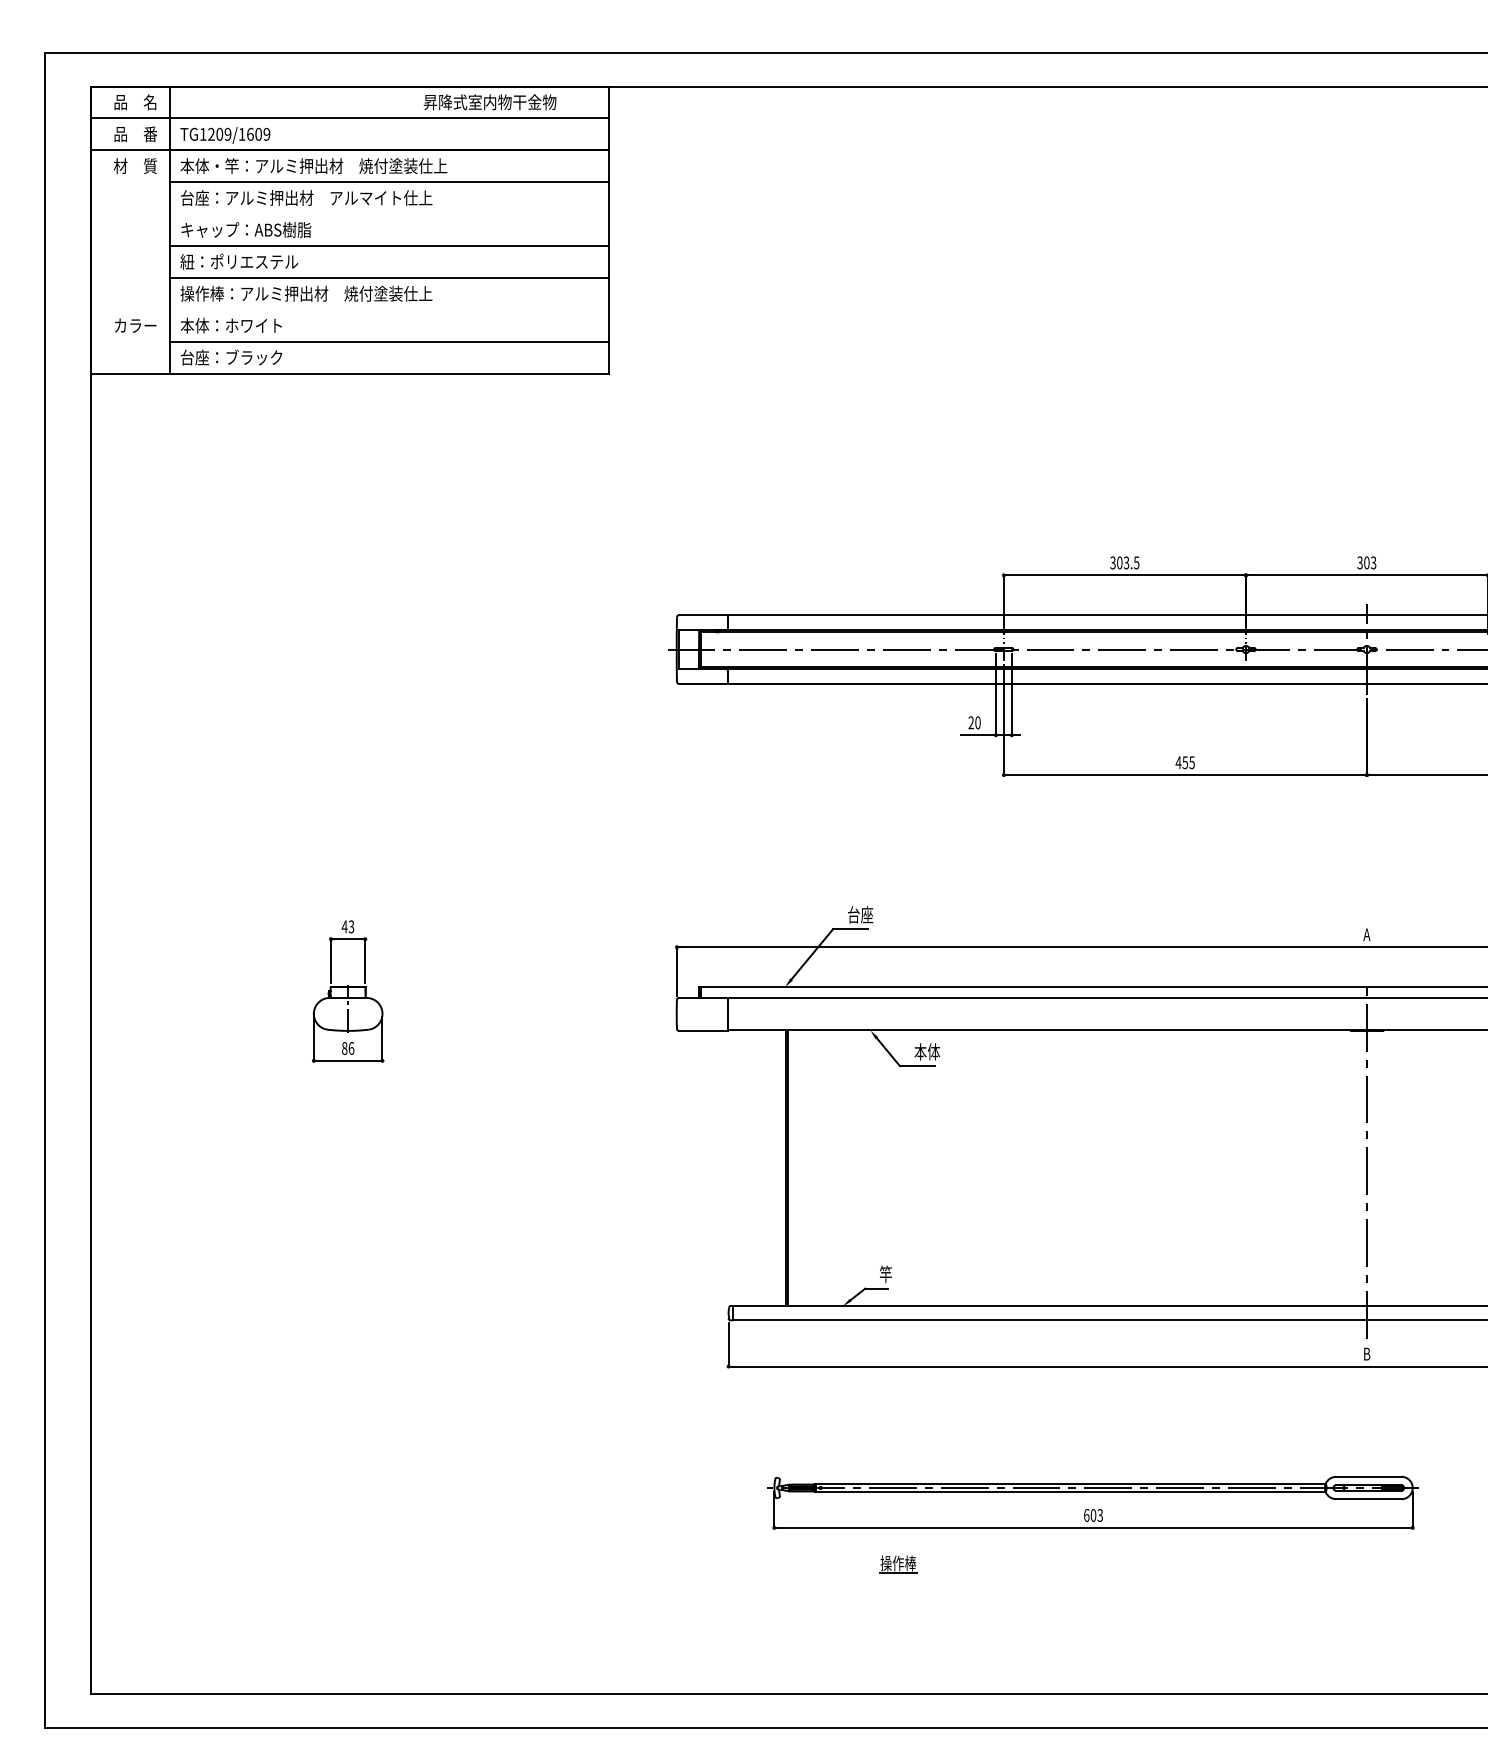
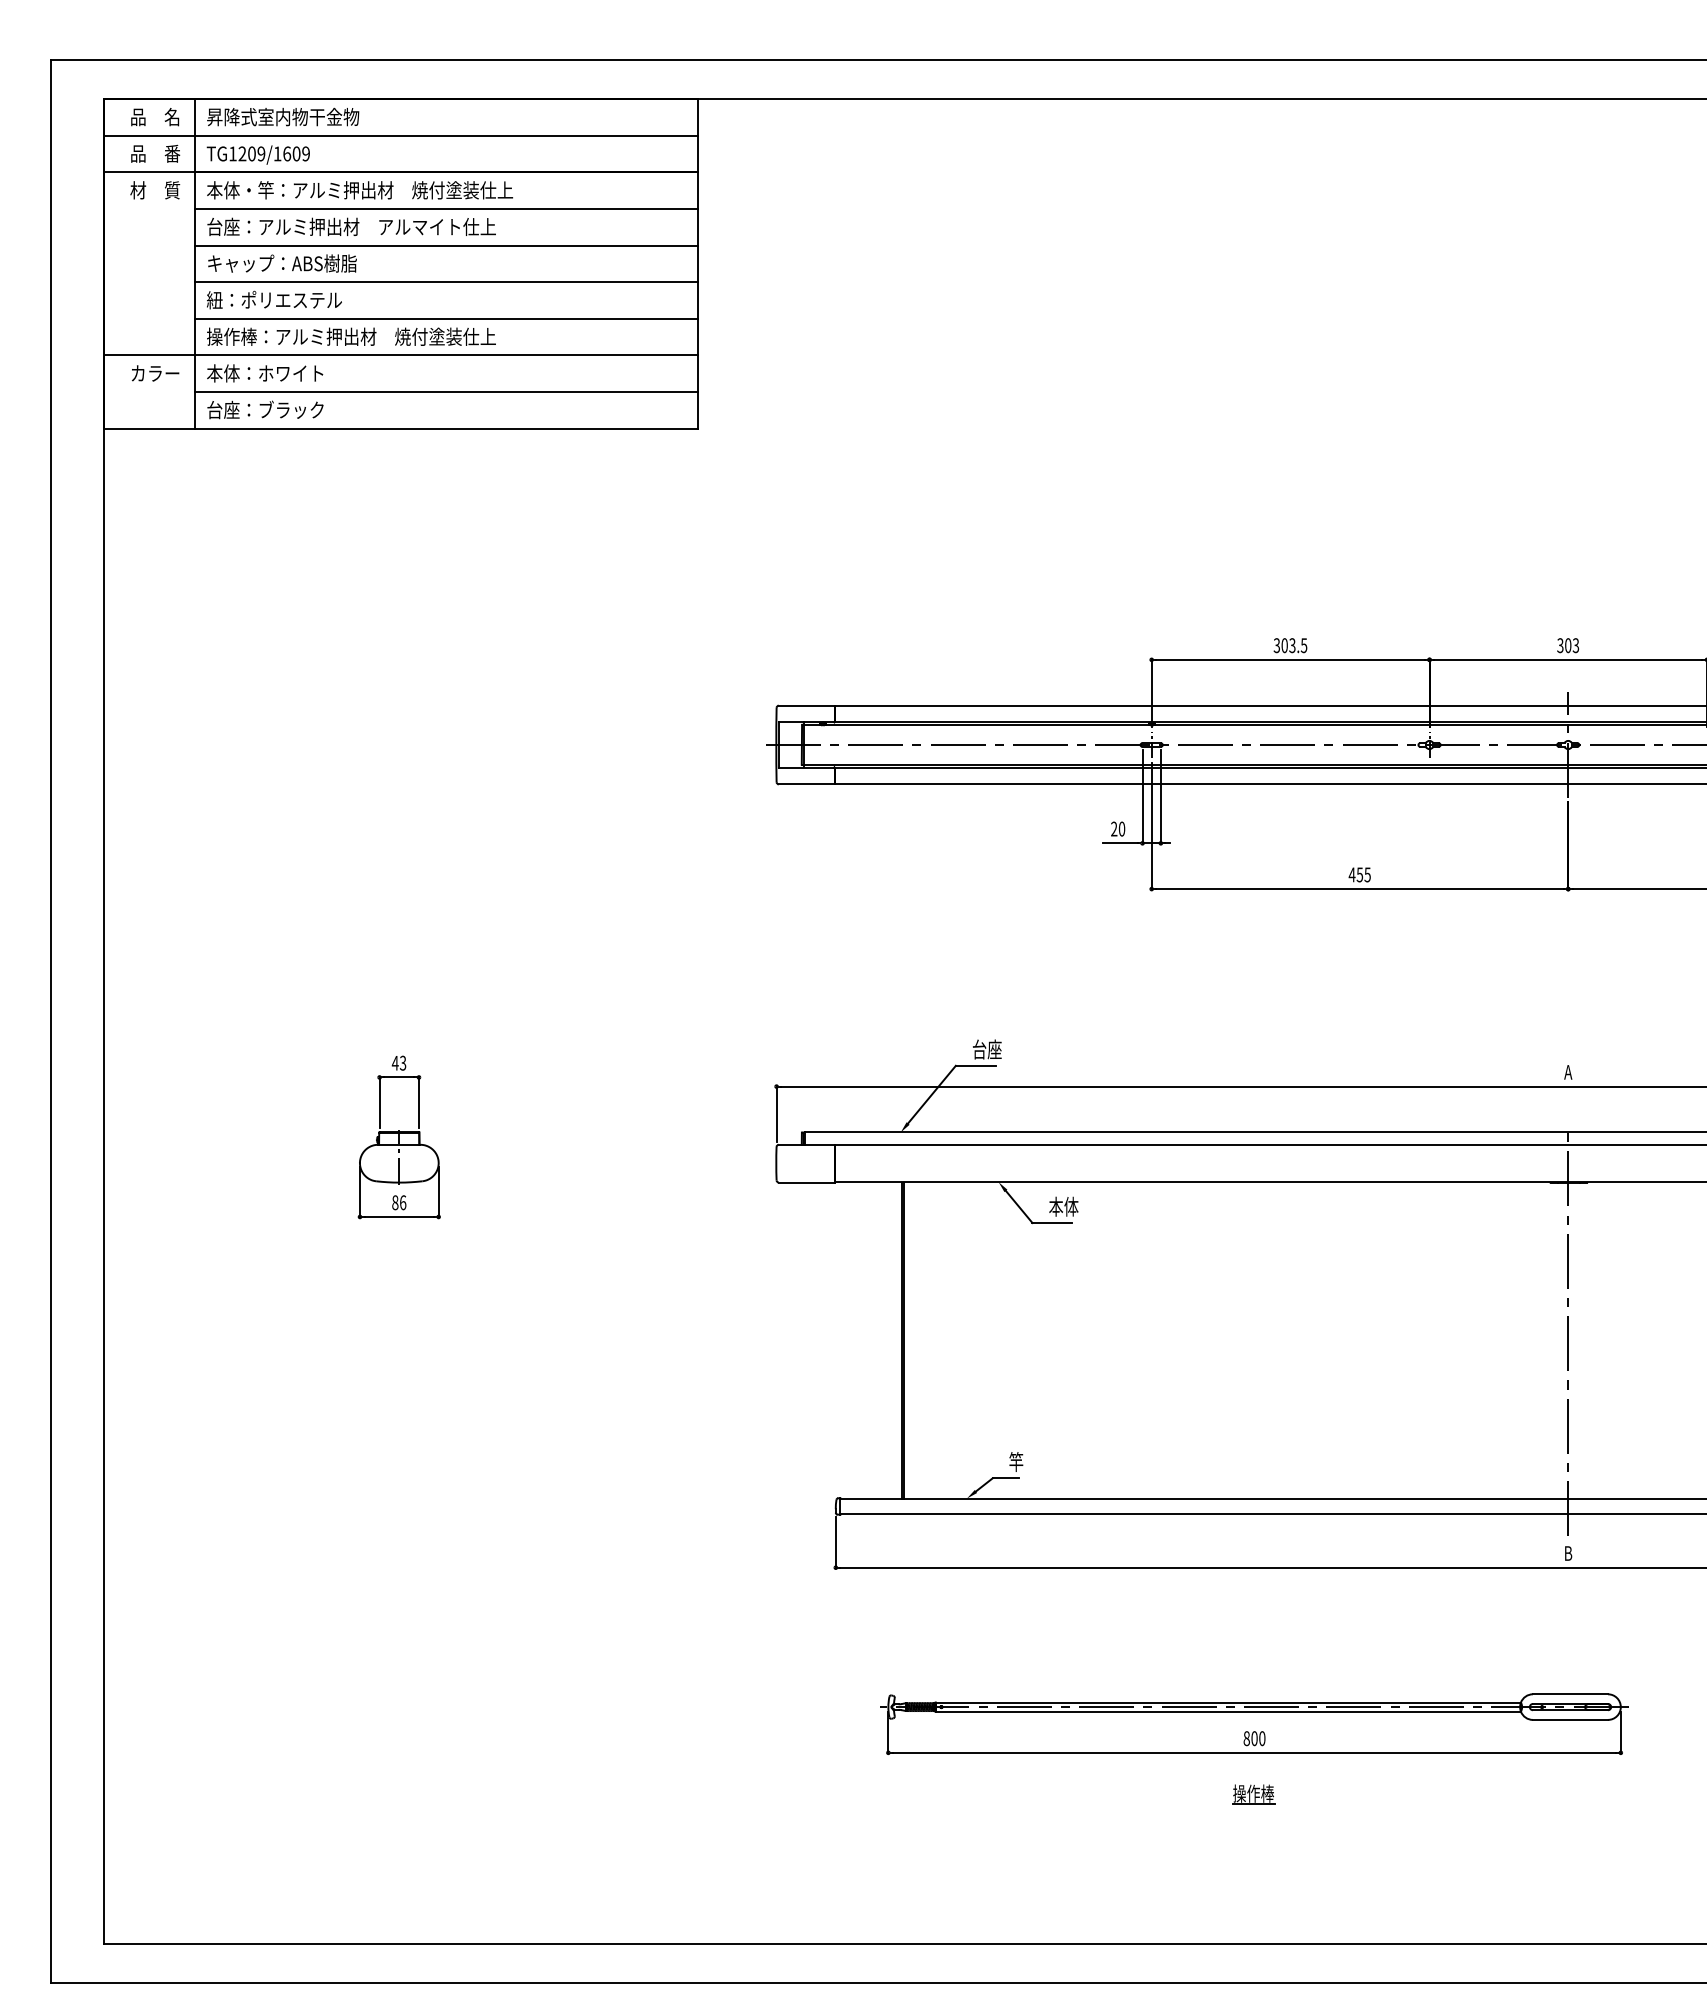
text: (490, 101) -> (283, 116), moved
line: (389, 214) -> (446, 245), added
line: (349, 310) -> (400, 355), added
text: (1093, 1515) -> (1254, 1738), 603 -> 800
part: (898, 1564) -> (1253, 1794), moved

